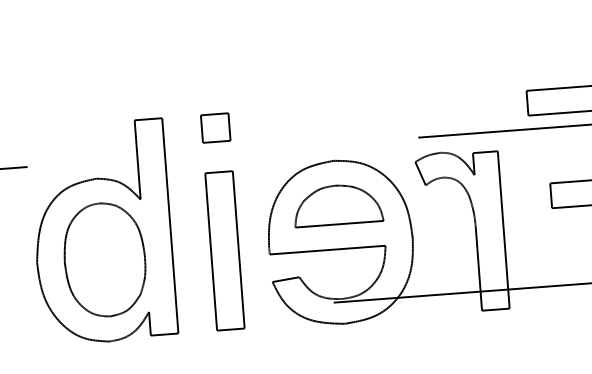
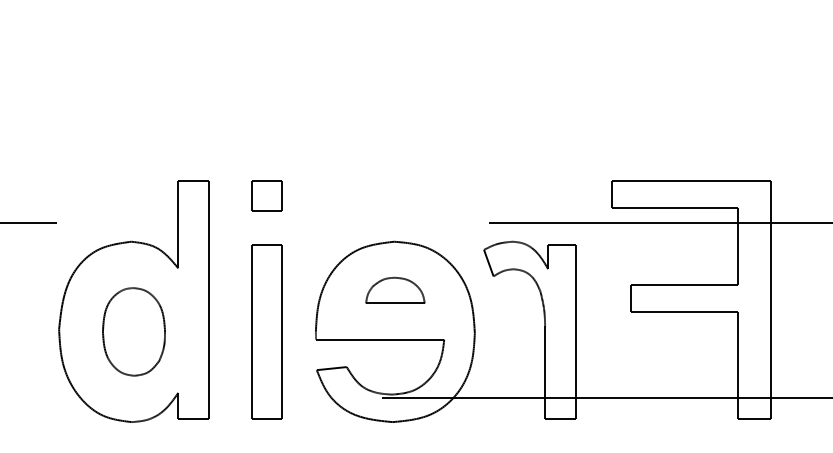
part: (338, 204) -> (395, 290), size x0.6
part: (104, 259) -> (133, 331), size x0.7

